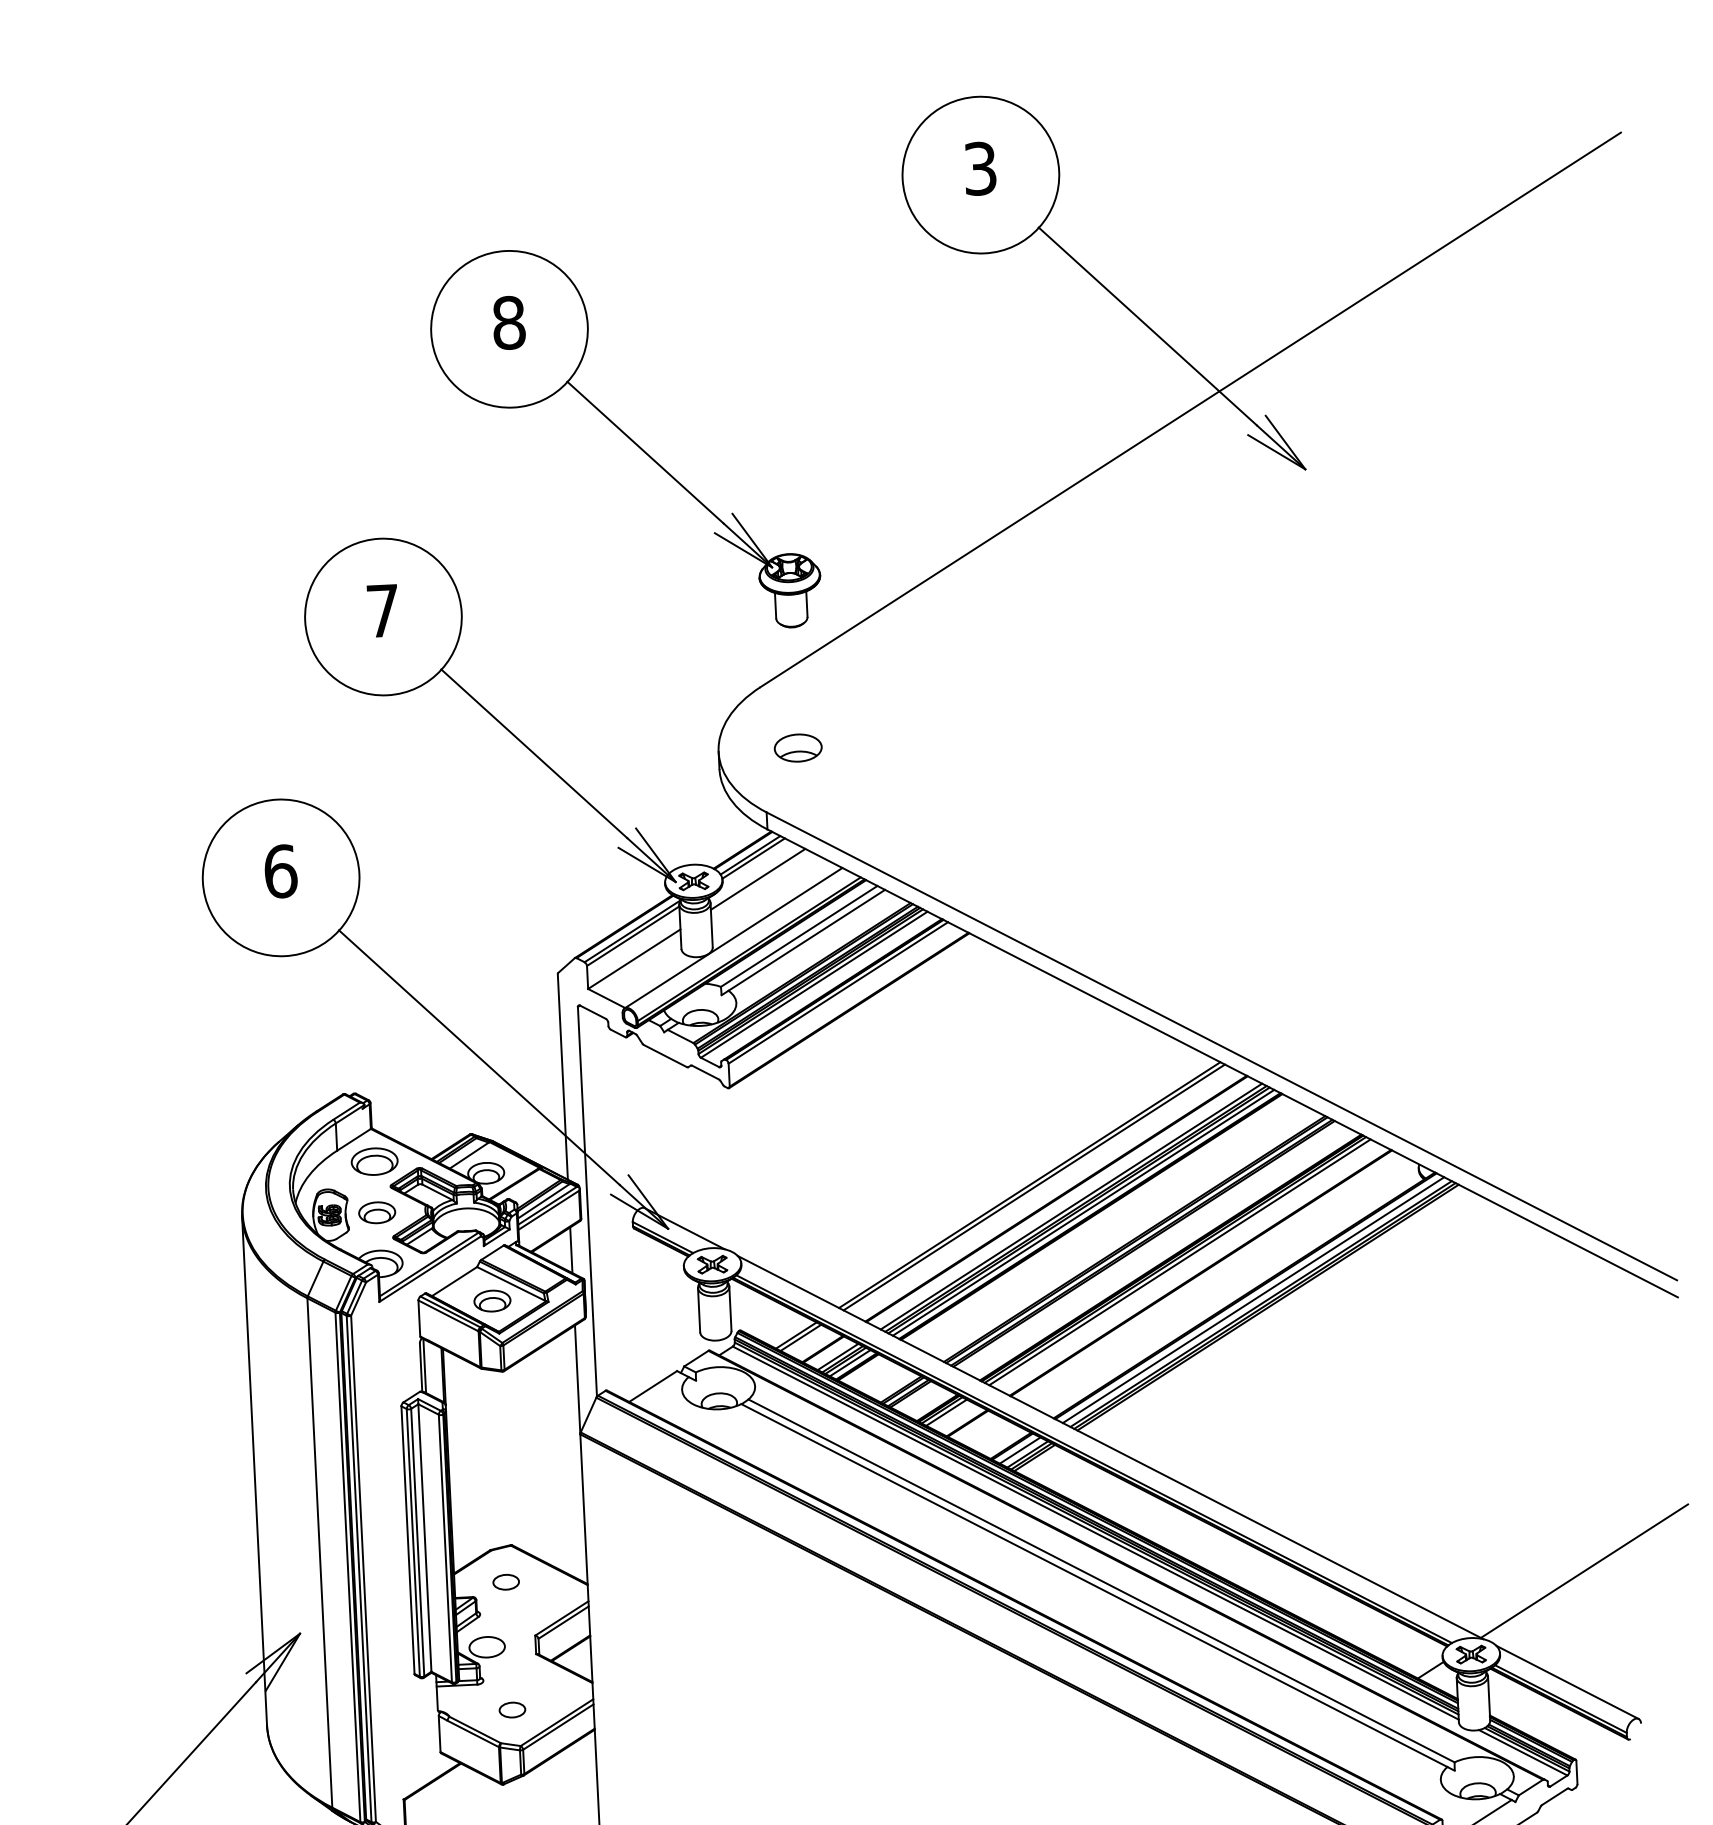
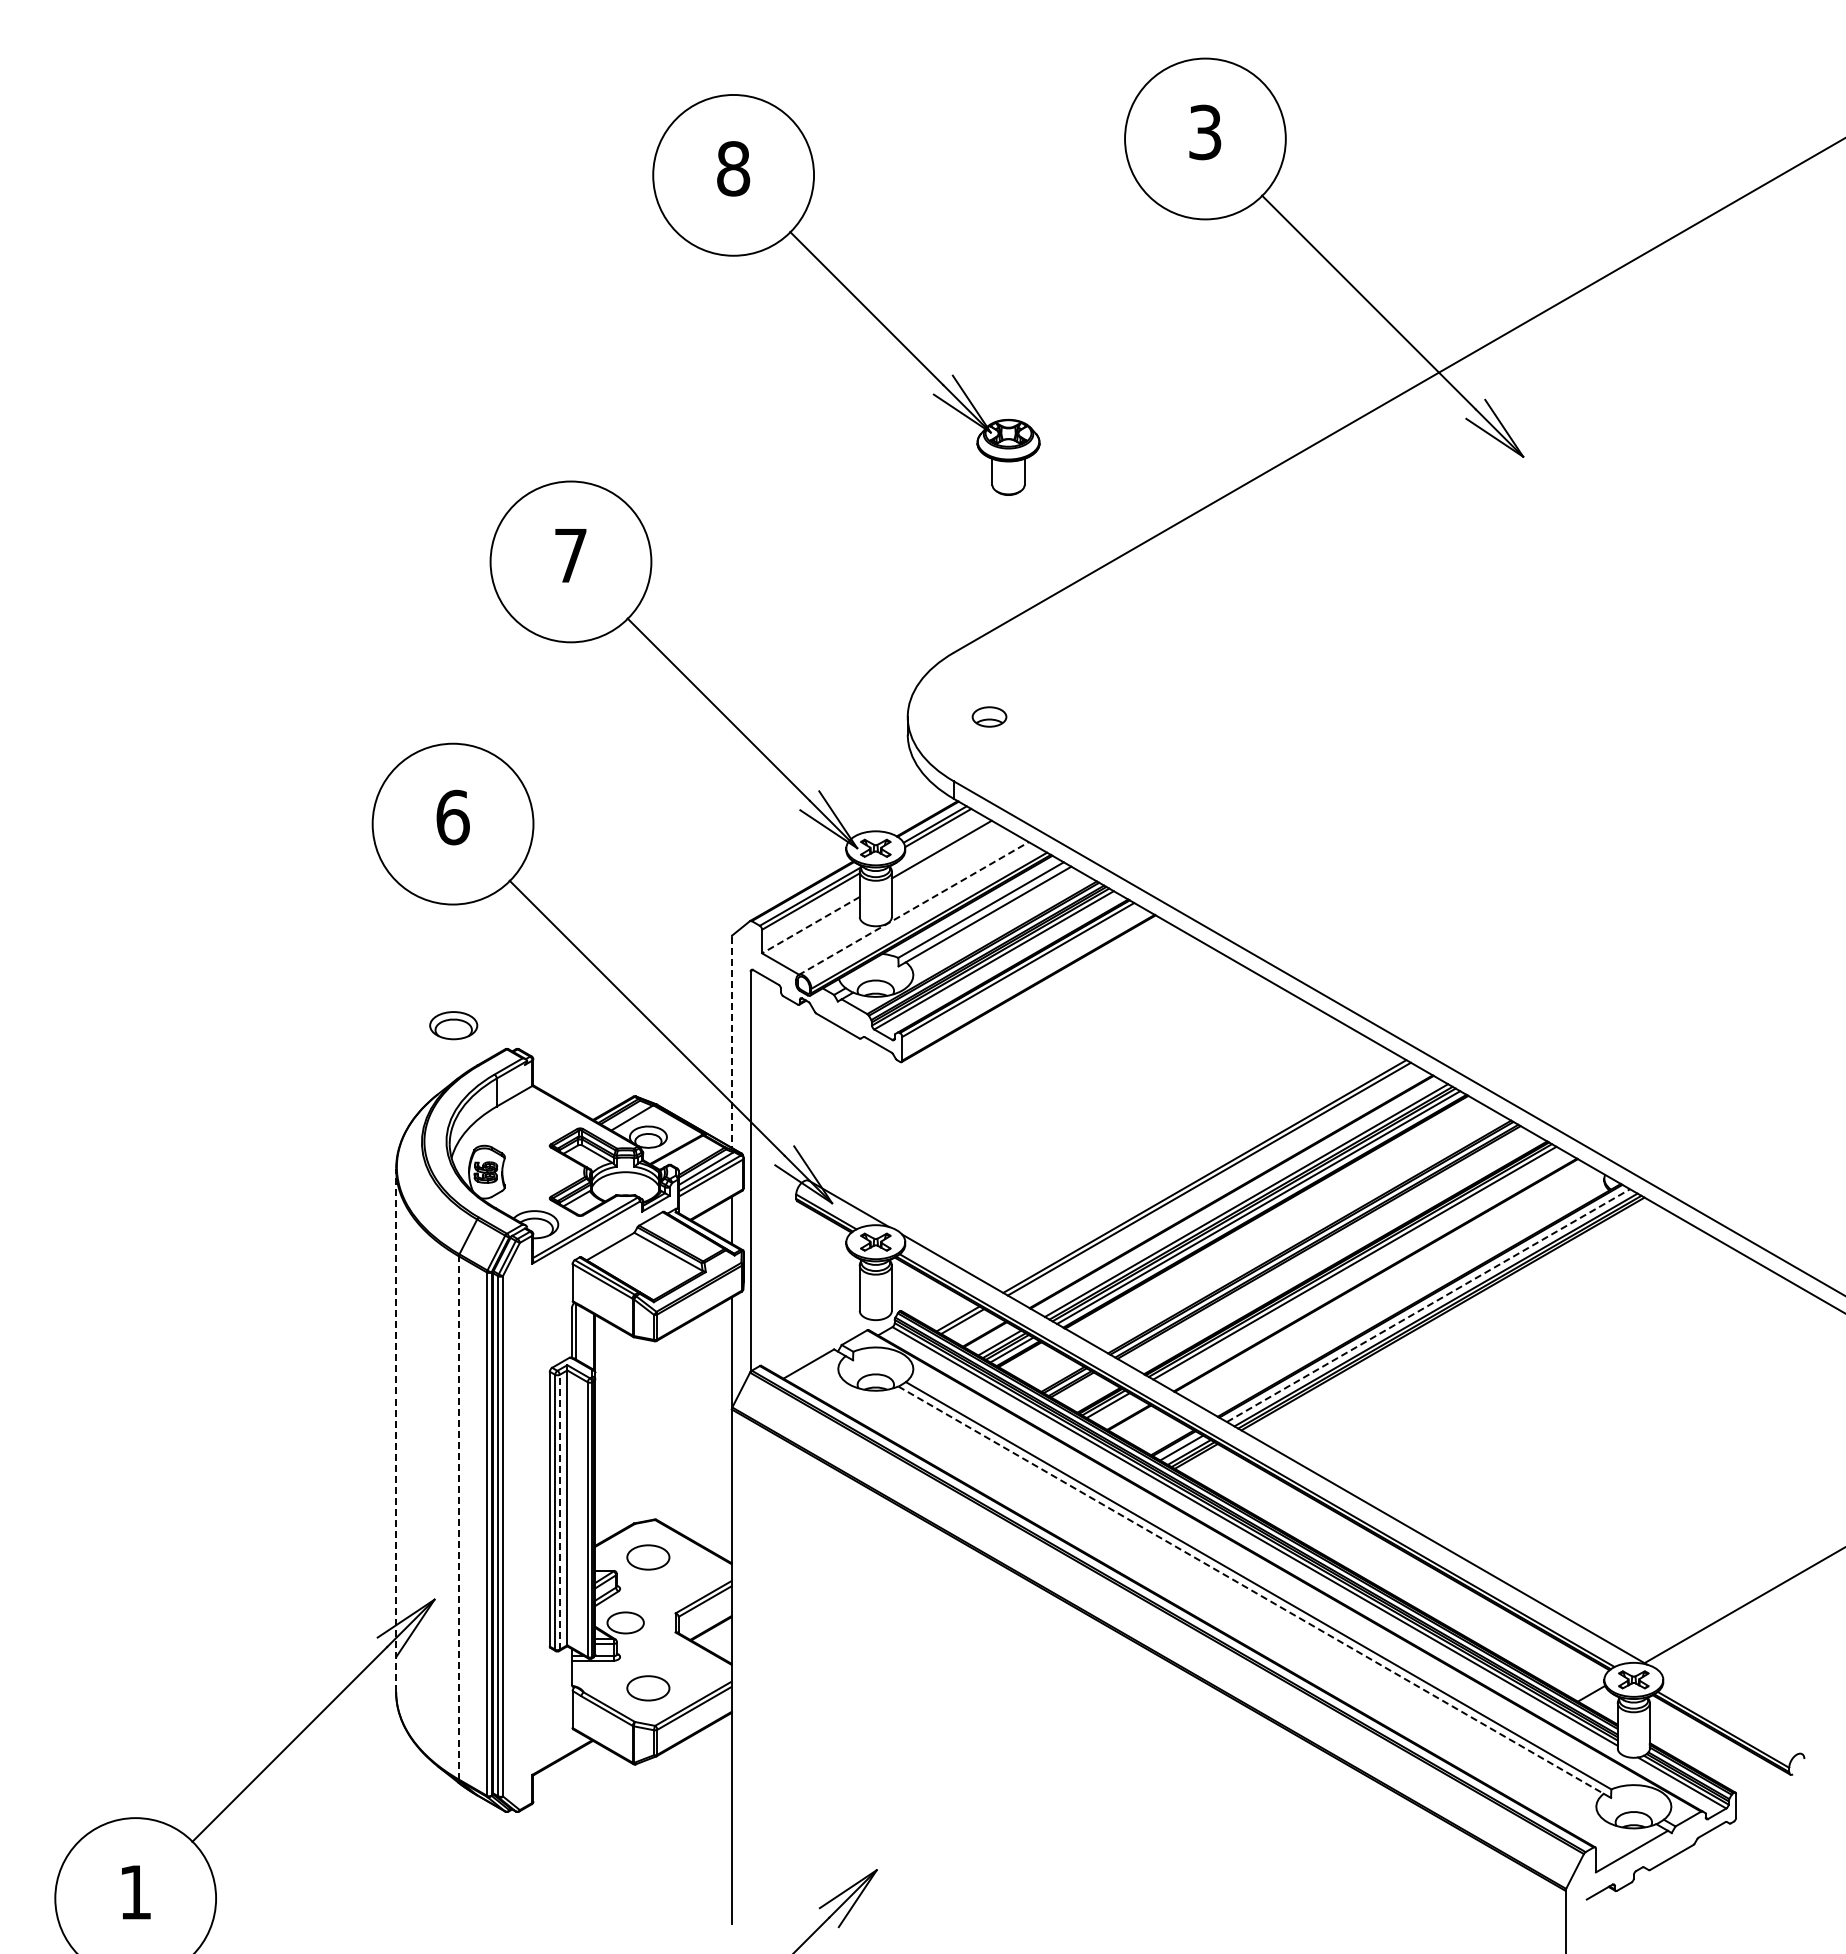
part: (625, 439) -> (846, 294), moved
part: (798, 747) -> (989, 716), size x0.7
line: (734, 938) -> (914, 908), solid -> dashed
line: (633, 959) -> (810, 925), solid -> dashed
line: (562, 1077) -> (731, 1042), solid -> dashed
part: (374, 1161) -> (453, 1025), moved
part: (376, 1212) -> (534, 1171), removed
line: (1253, 1300) -> (1428, 1305), solid -> dashed
part: (492, 1301) -> (648, 1268), removed
line: (254, 1470) -> (396, 1430), solid -> dashed
line: (417, 1541) -> (559, 1511), solid -> dashed
line: (319, 1552) -> (458, 1517), solid -> dashed
part: (506, 1581) -> (648, 1556), size x1.6
line: (1094, 1585) -> (1251, 1590), solid -> dashed
line: (1567, 1682) -> (1731, 1713), removed
part: (512, 1709) -> (648, 1688), size x1.6

